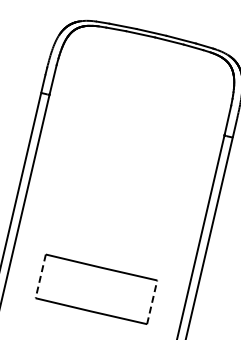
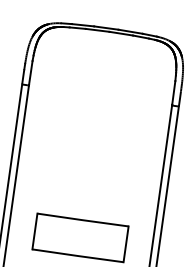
line: (40, 276) -> (34, 231), dashed -> solid
line: (152, 301) -> (126, 243), dashed -> solid

